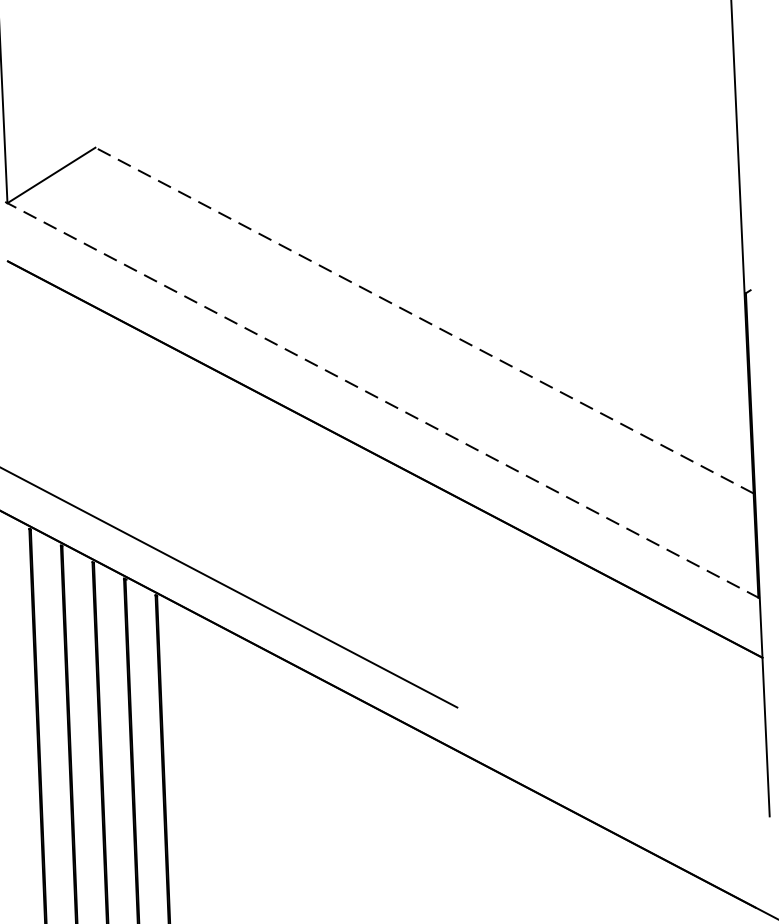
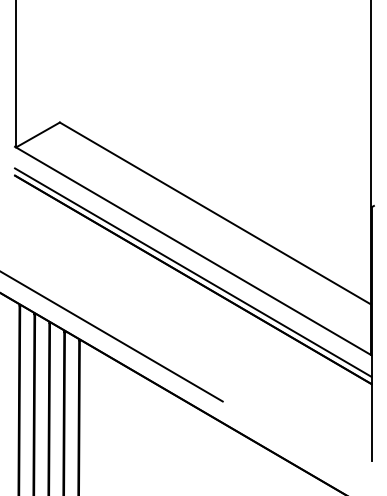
line: (422, 320) -> (214, 213), dashed -> solid
line: (382, 401) -> (193, 251), dashed -> solid
line: (384, 444) -> (193, 272), added

